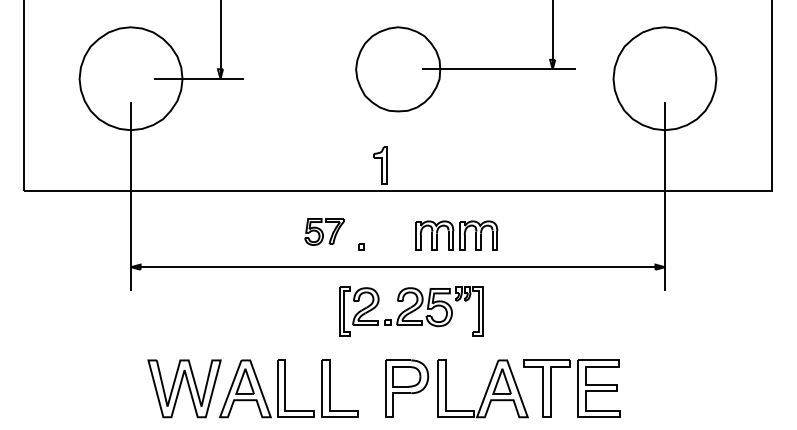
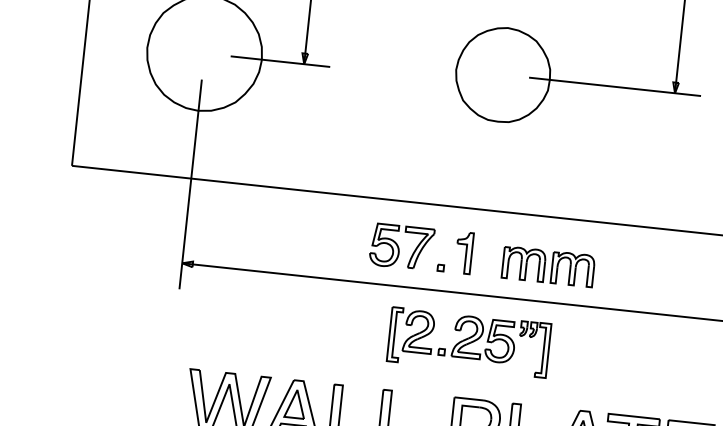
part: (380, 165) -> (464, 253), moved
part: (324, 231) -> (401, 246), size x1.43
part: (411, 311) -> (469, 342), moved

